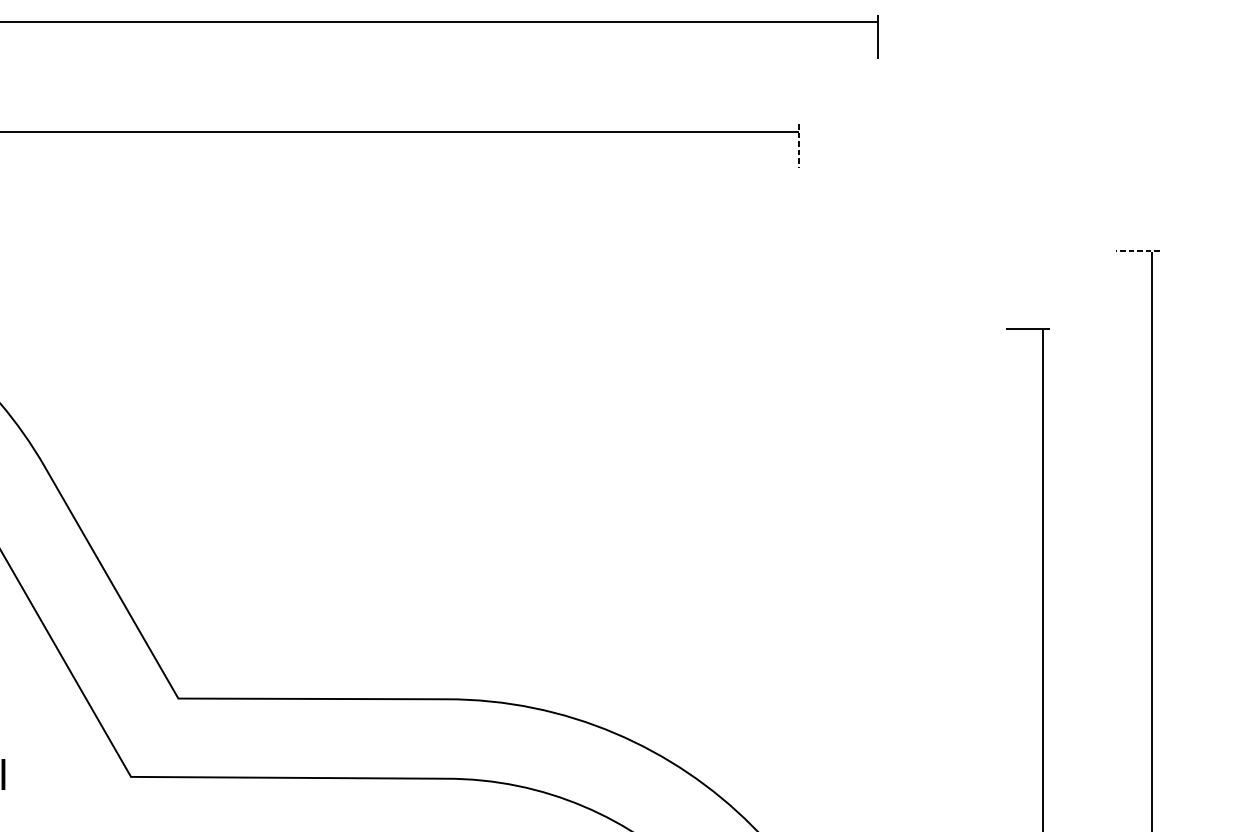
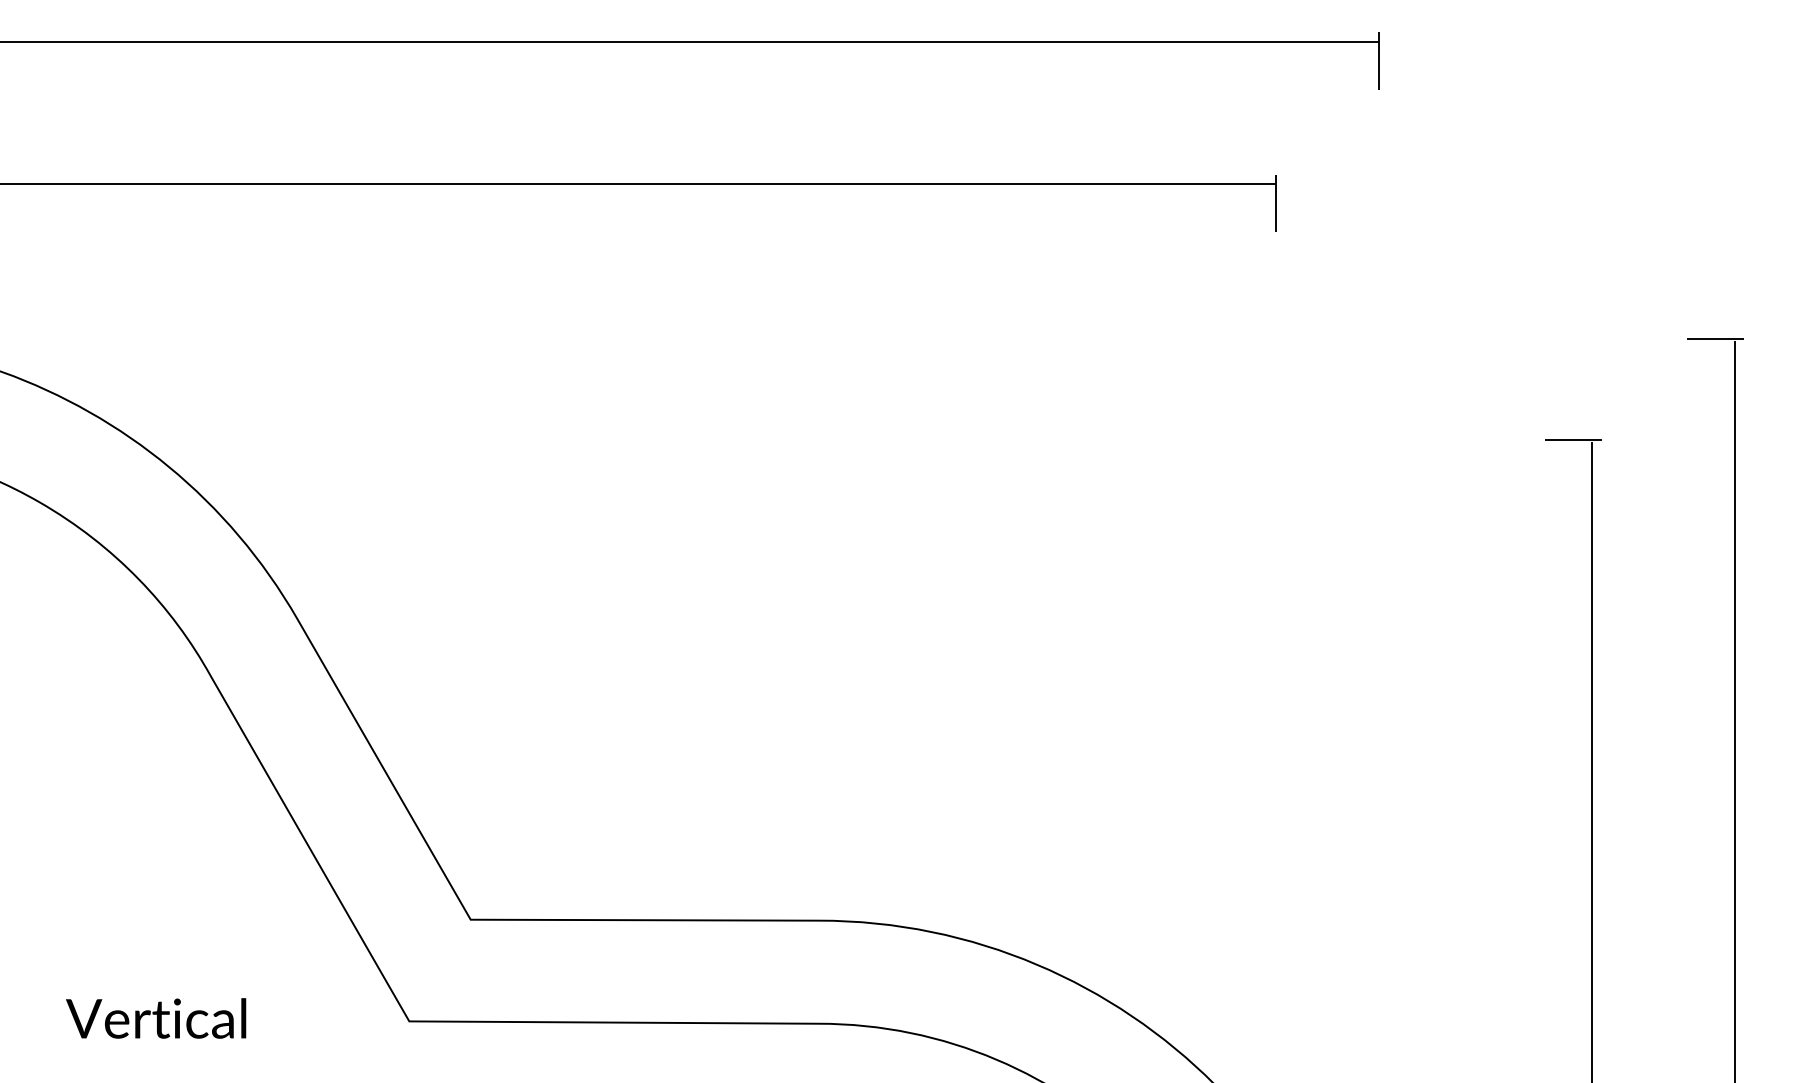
line: (798, 146) -> (1275, 203), dashed -> solid
line: (1137, 250) -> (1715, 338), dashed -> solid

